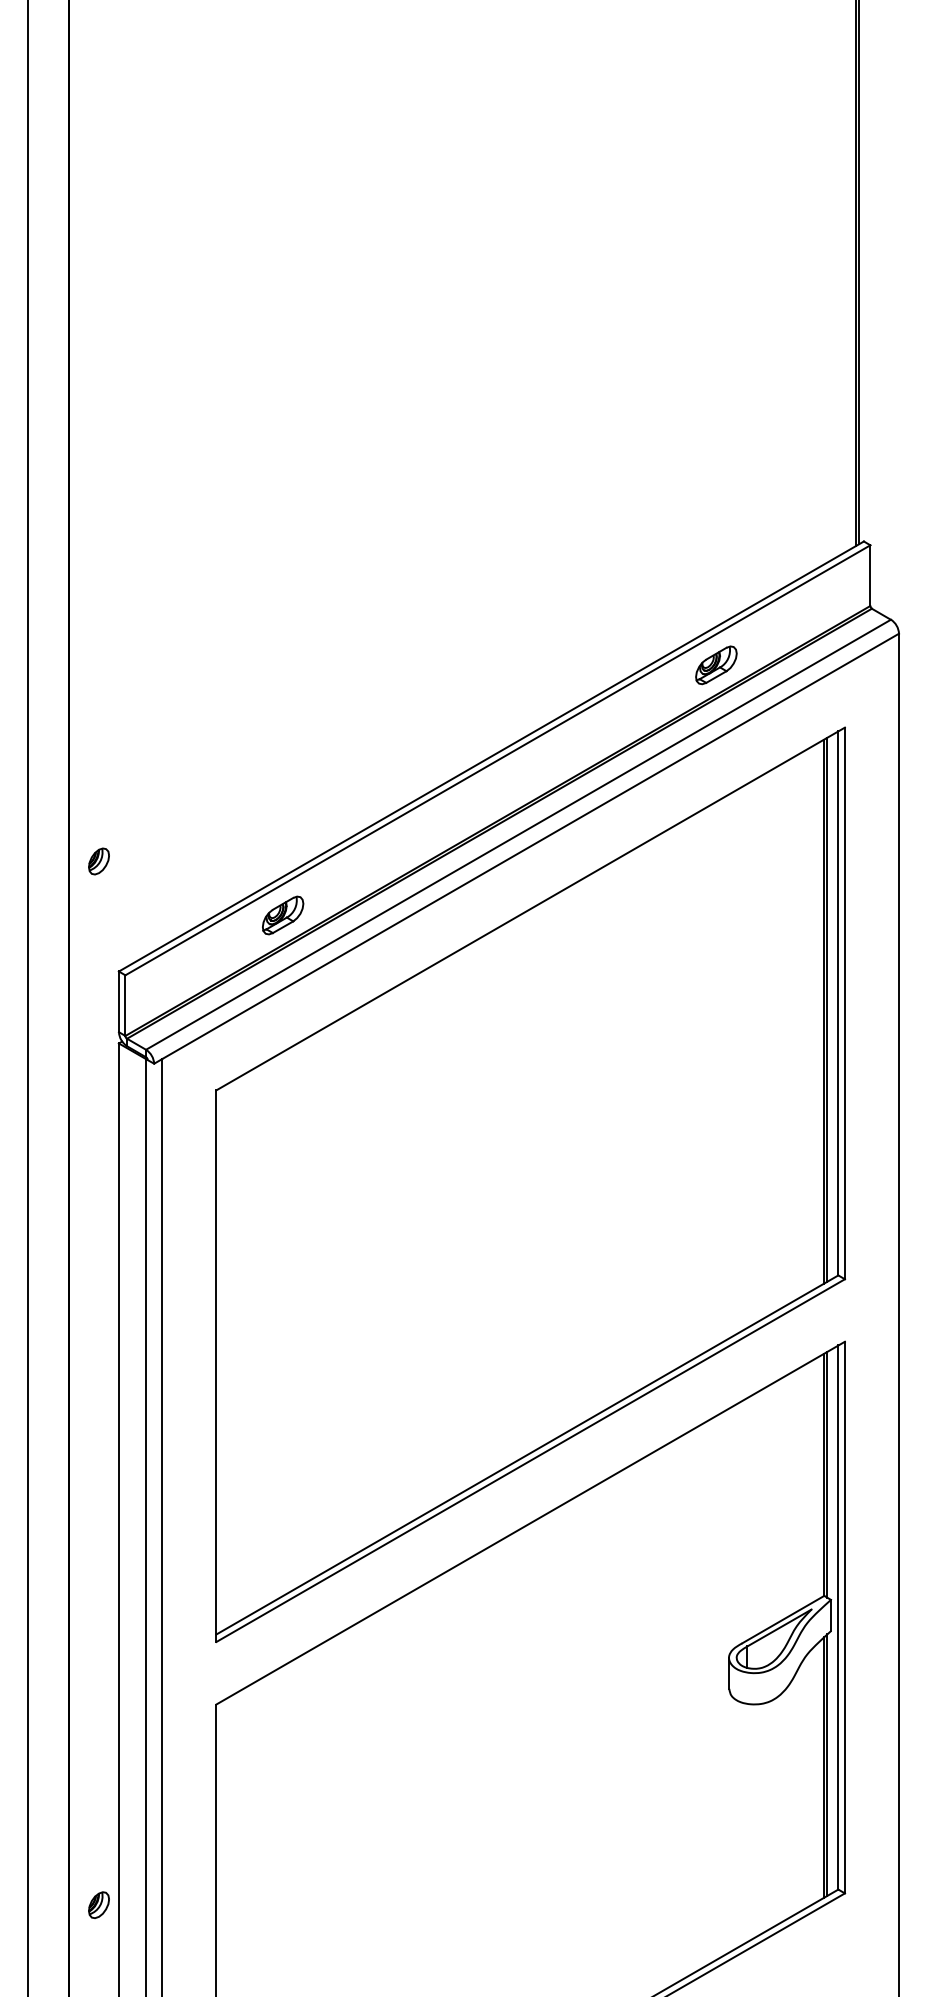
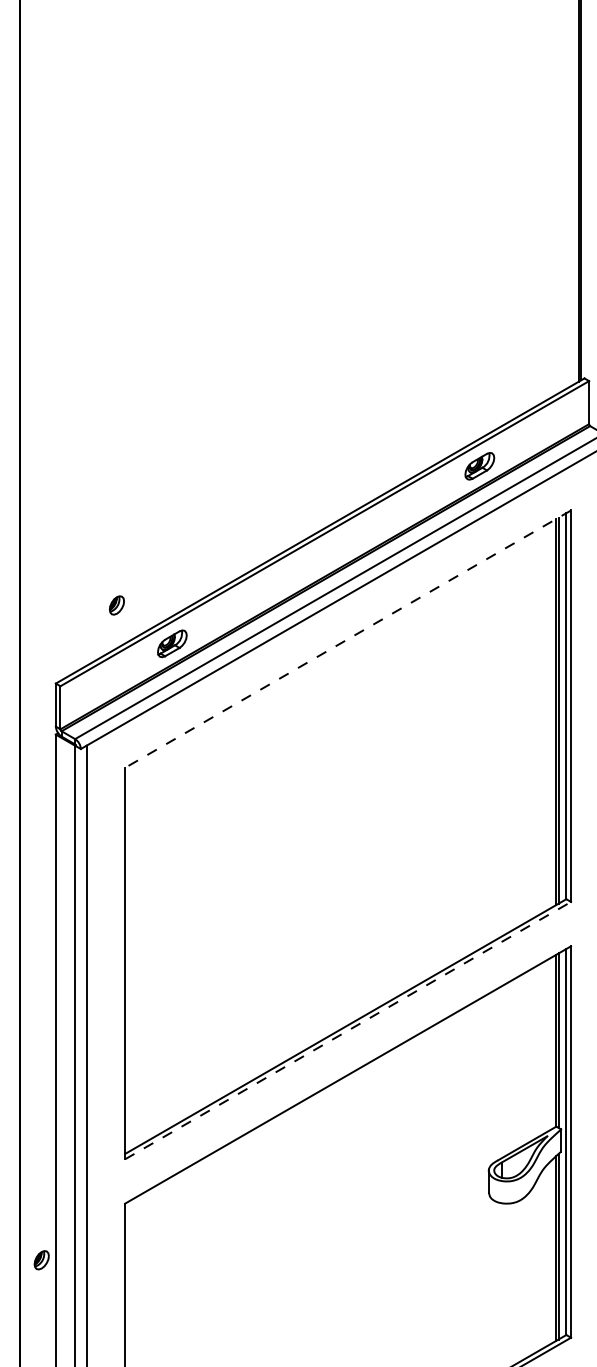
part: (98, 861) -> (116, 605), moved
line: (530, 909) -> (347, 639), solid -> dashed
line: (530, 1460) -> (347, 1030), solid -> dashed
part: (98, 1904) -> (41, 1259), moved

